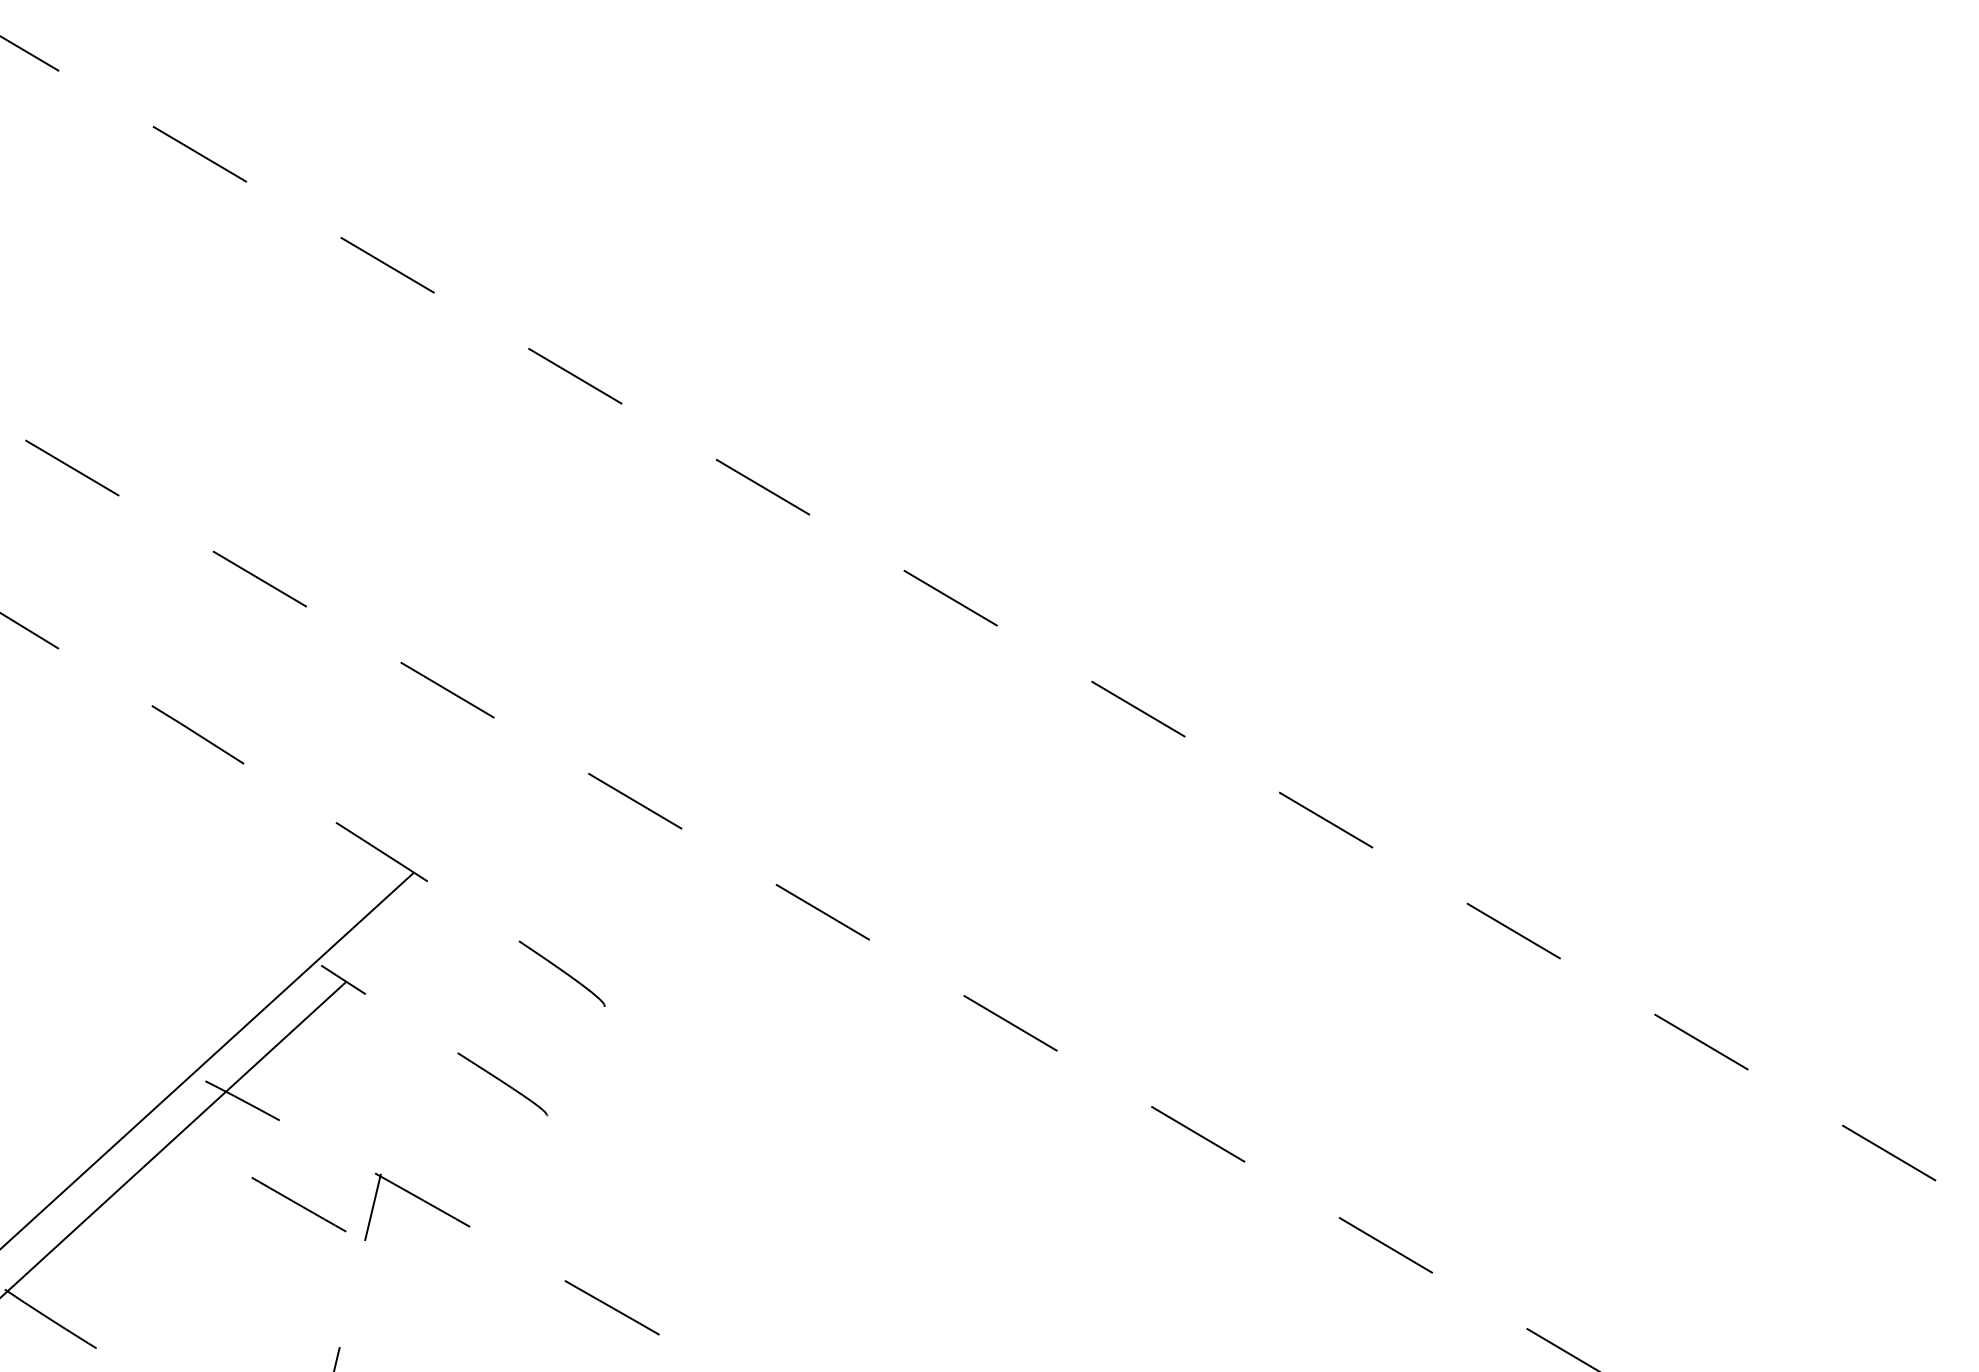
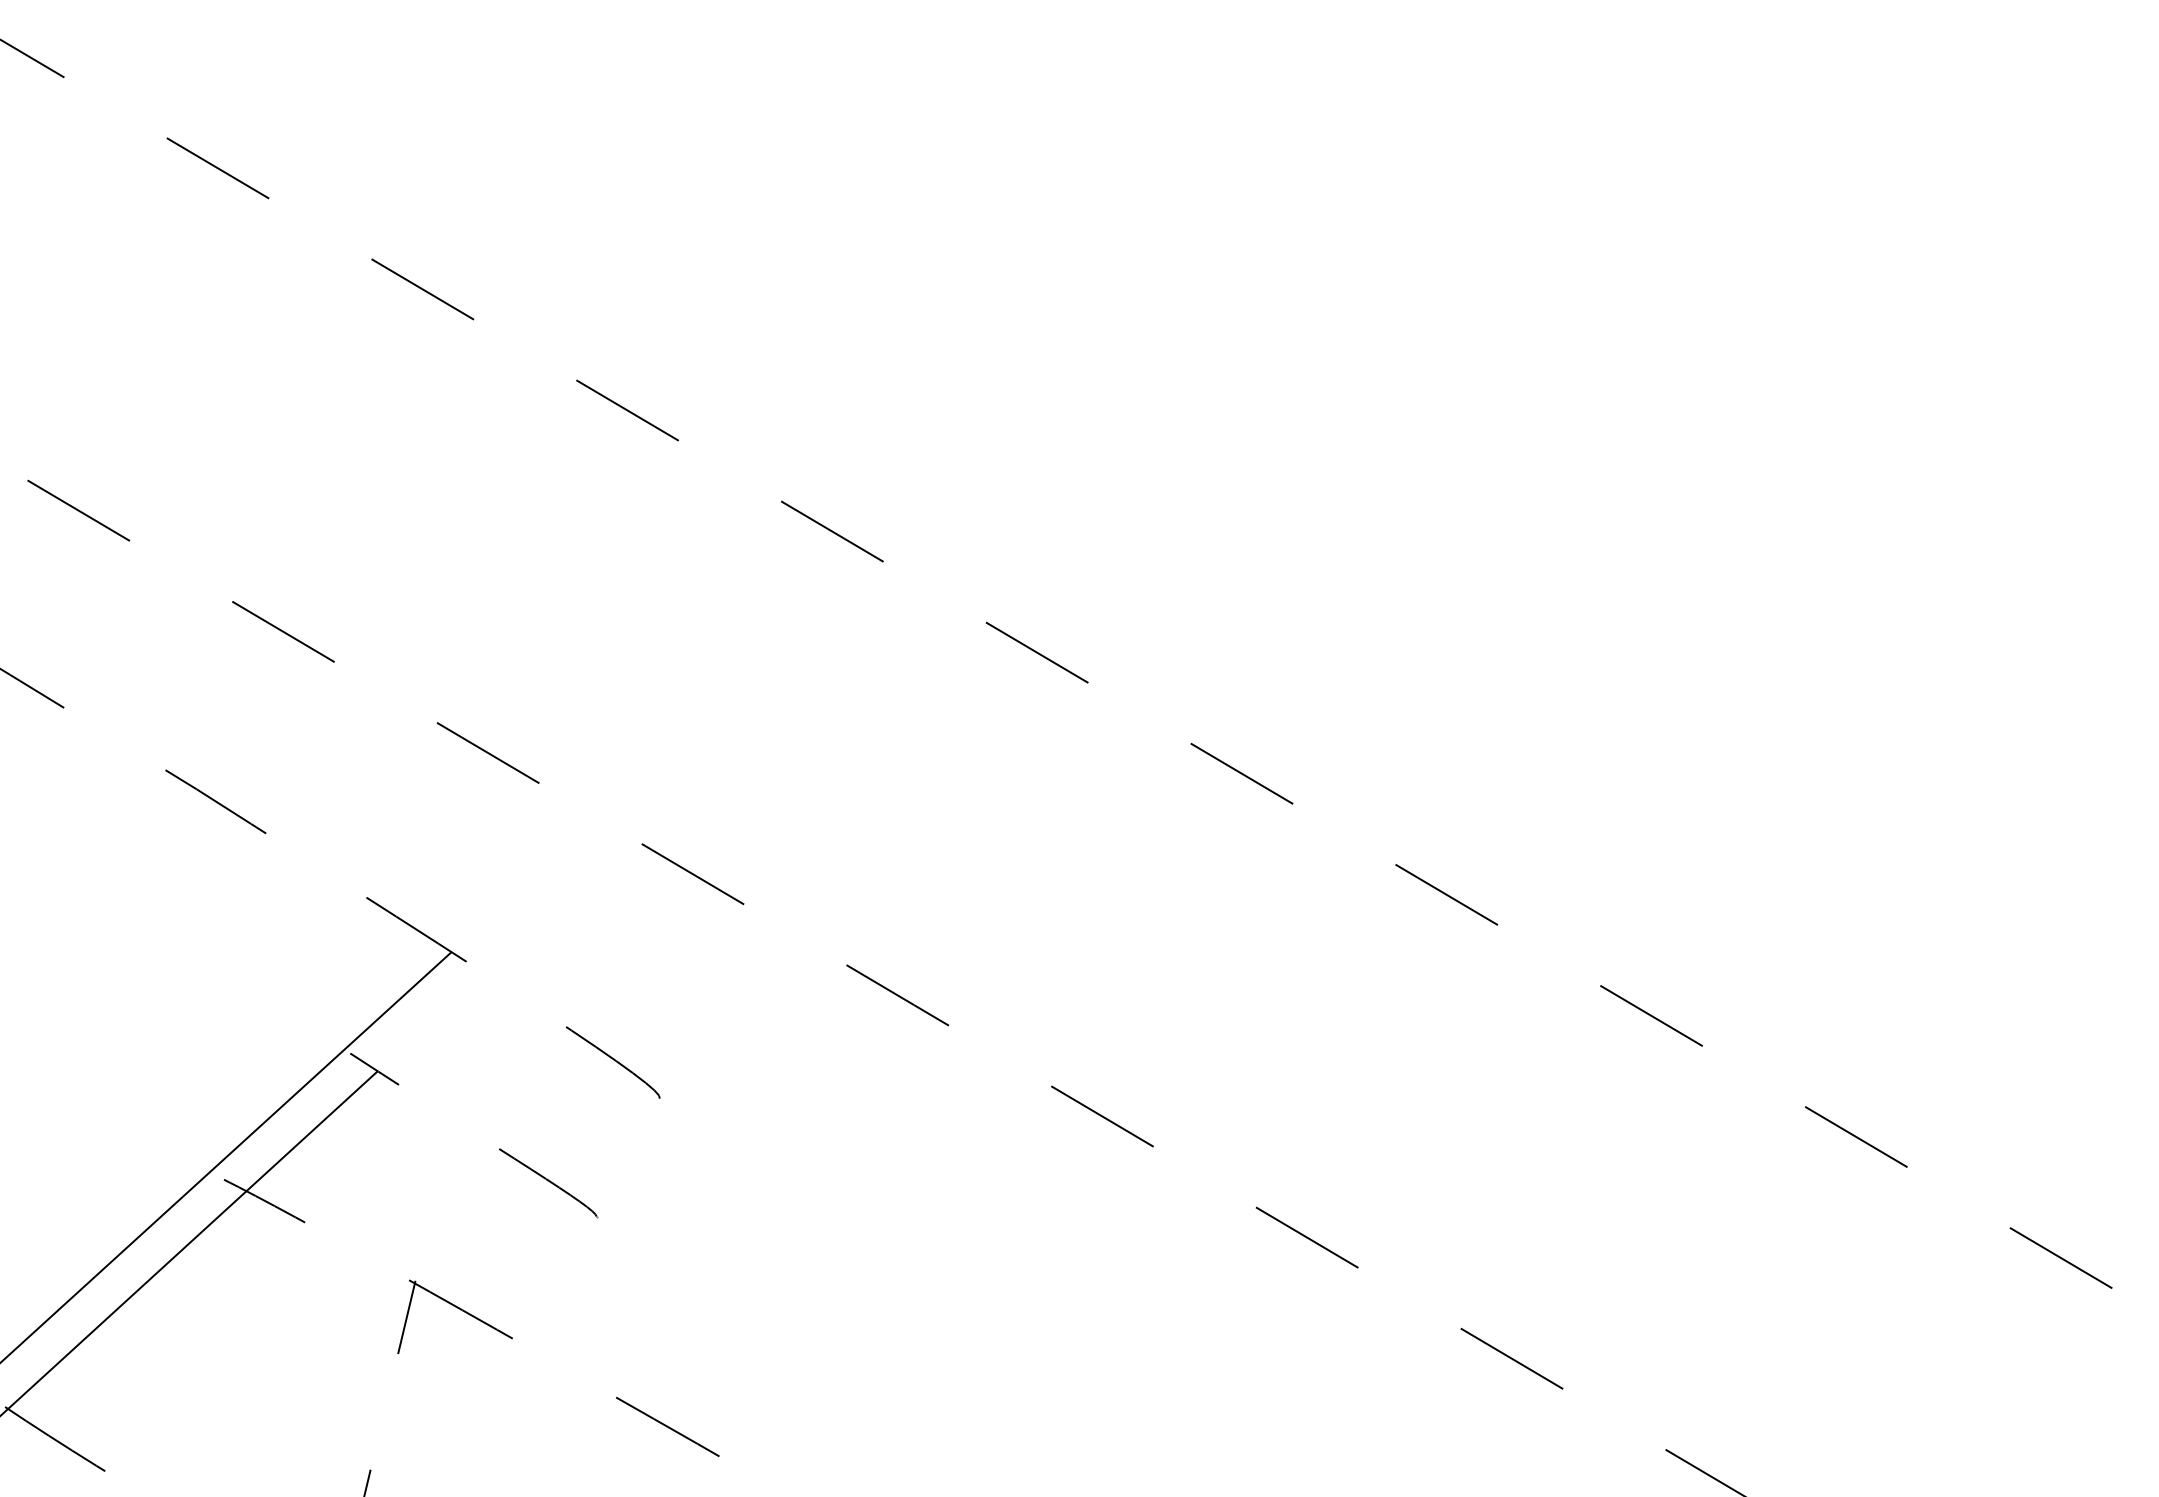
line: (298, 1204) -> (325, 1314), removed

